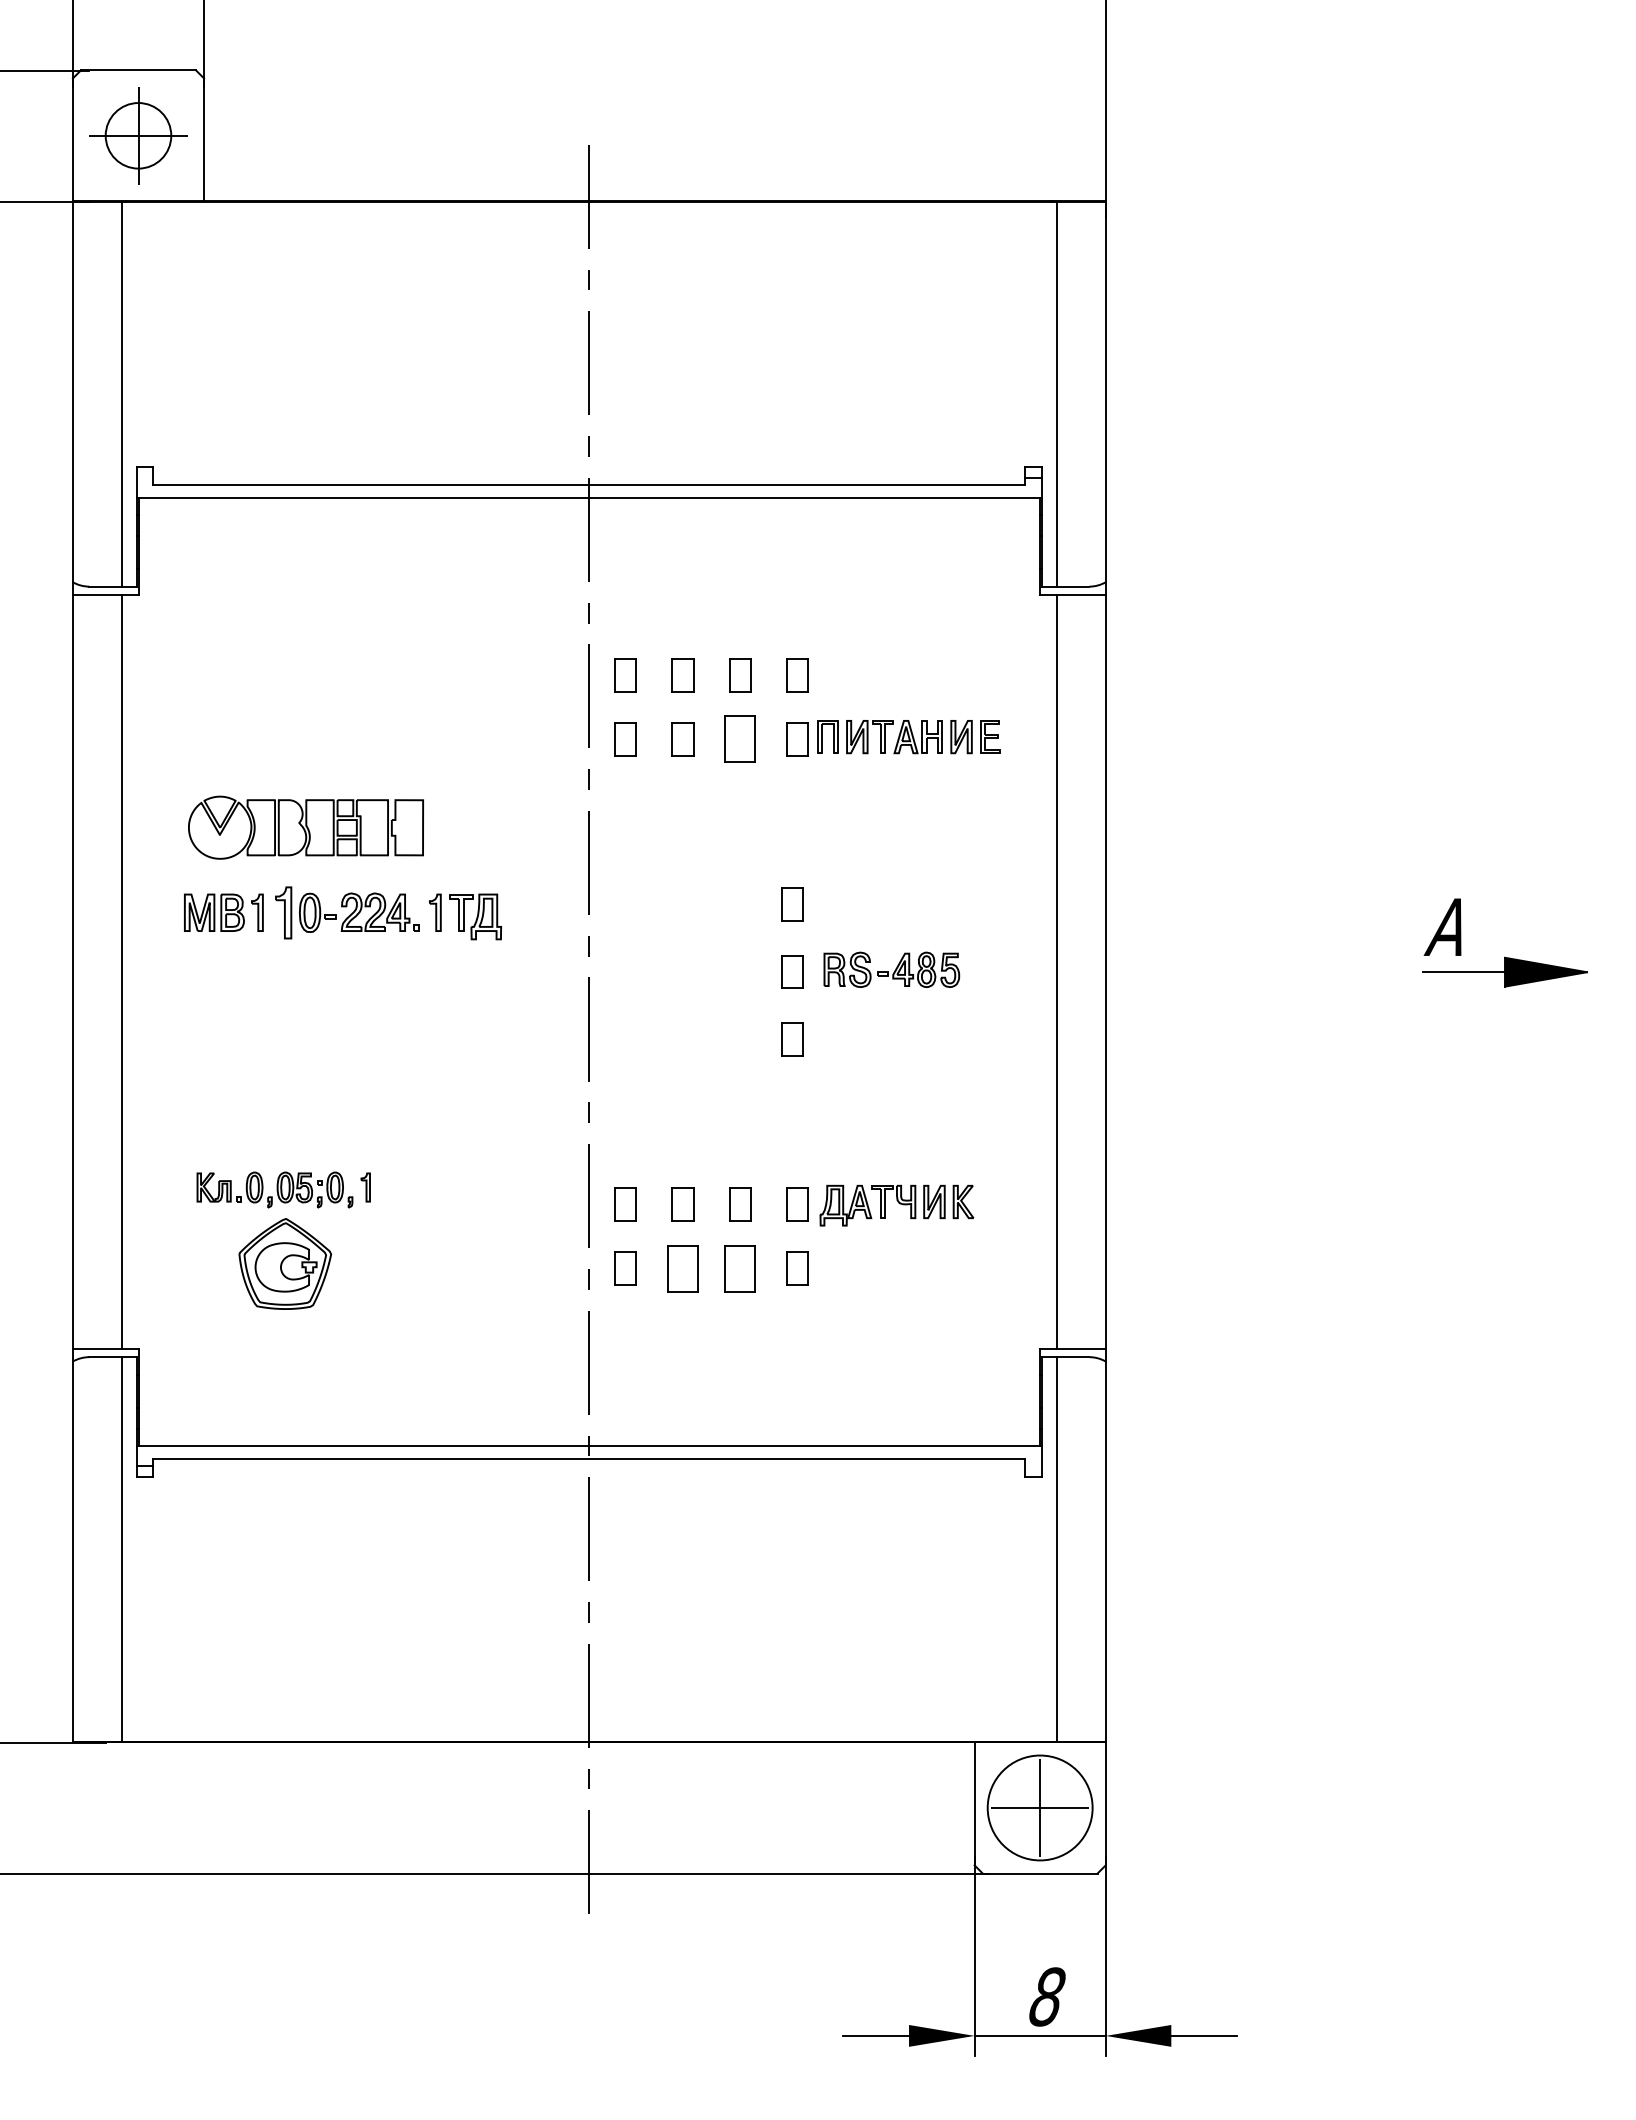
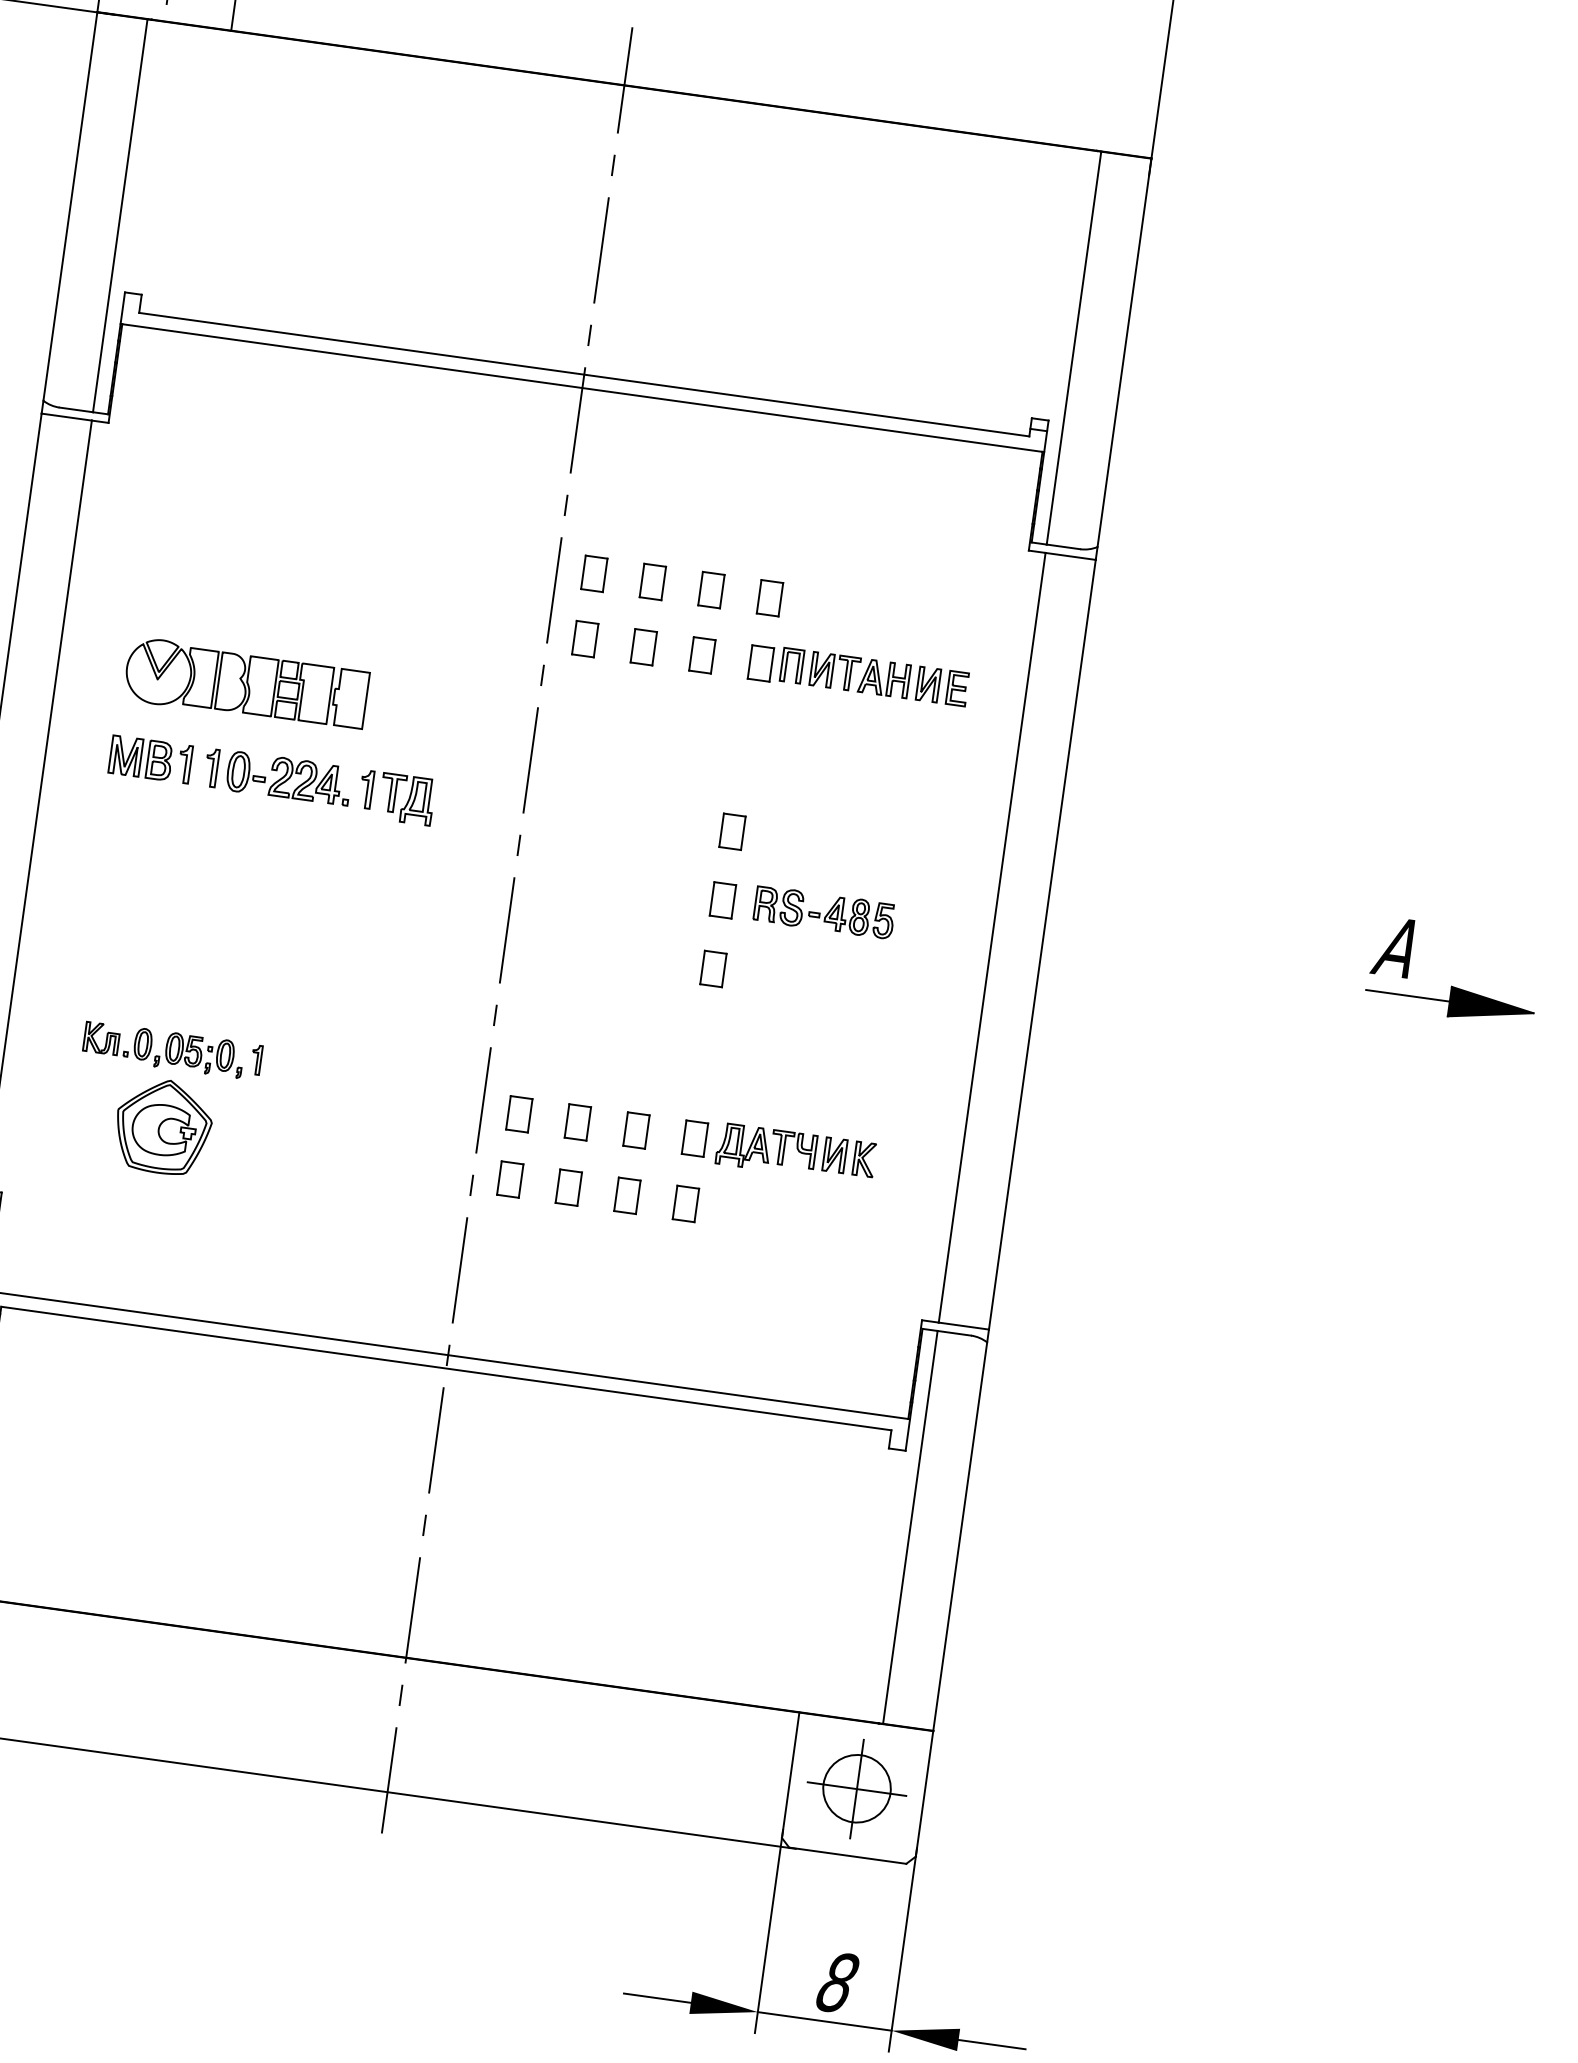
part: (740, 739) -> (702, 655), size x0.71
part: (283, 912) -> (211, 767), size x0.71
part: (682, 1268) -> (568, 1187), size x0.71
part: (740, 1268) -> (627, 1195), size x0.71
circle: (1039, 1807) -> (856, 1788), size x0.62

